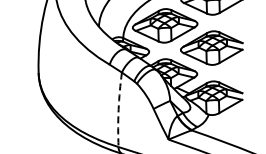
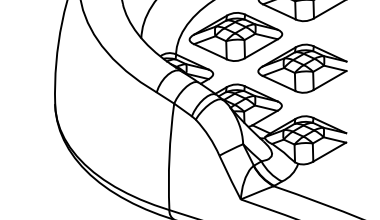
arc: (118, 109) -> (169, 156), dashed -> solid

